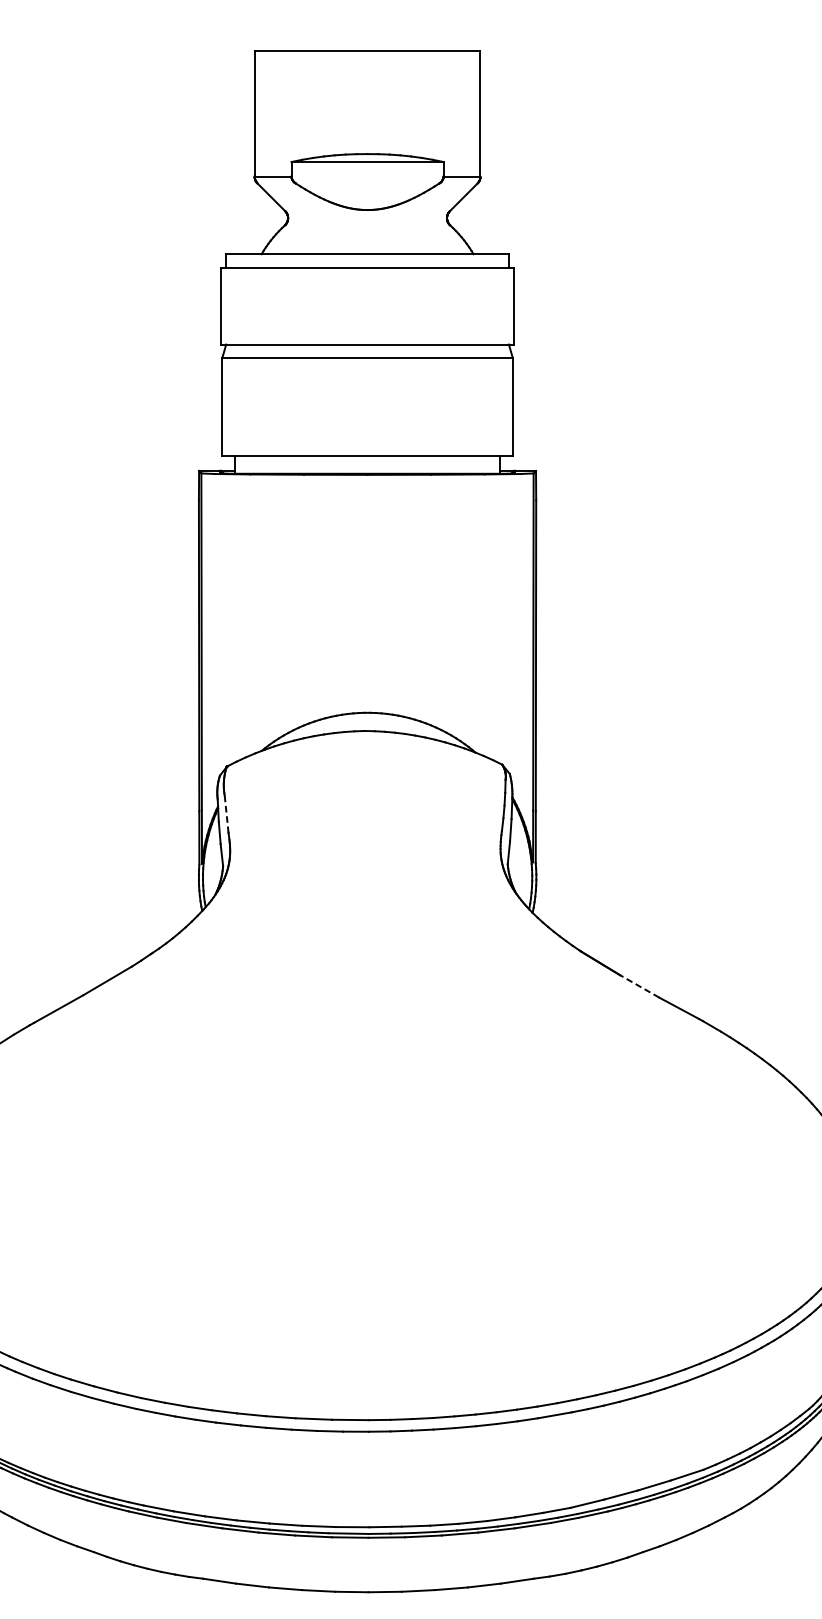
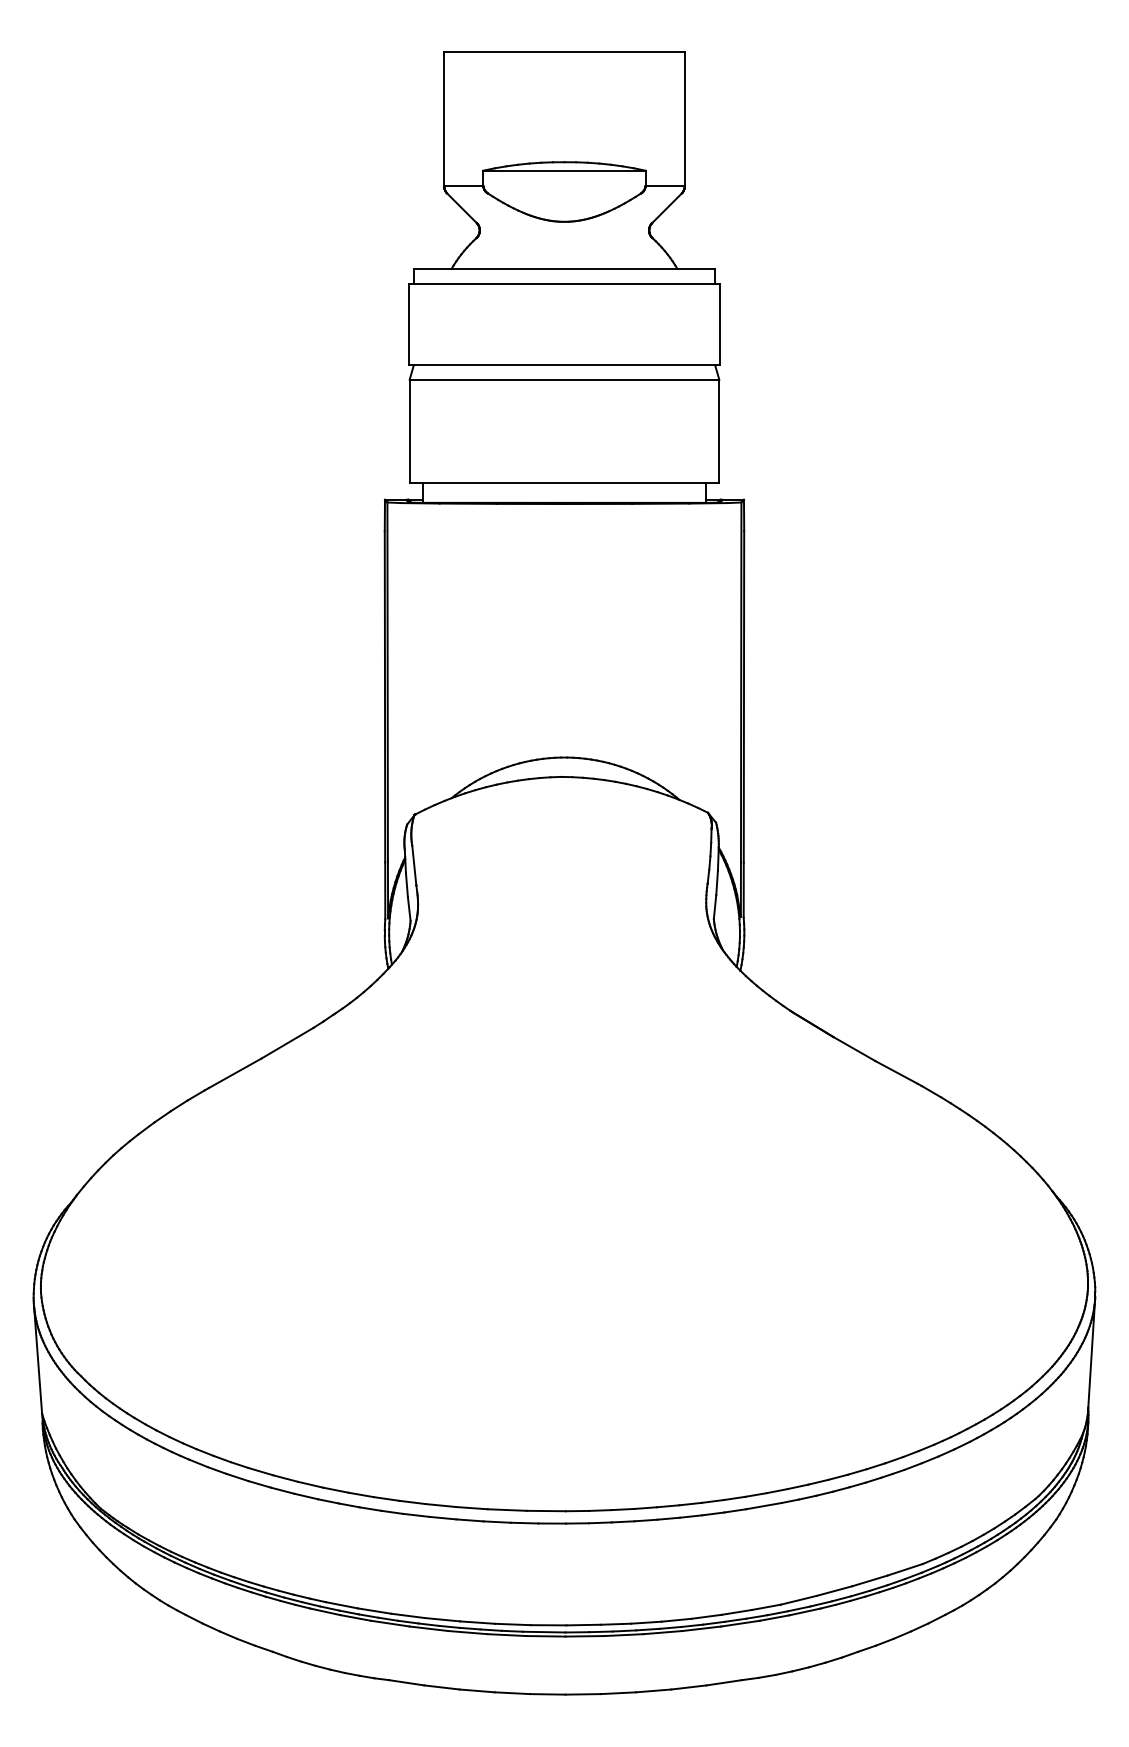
line: (226, 814) -> (414, 865), dashed -> solid
line: (638, 985) -> (853, 1048), dashed -> solid

